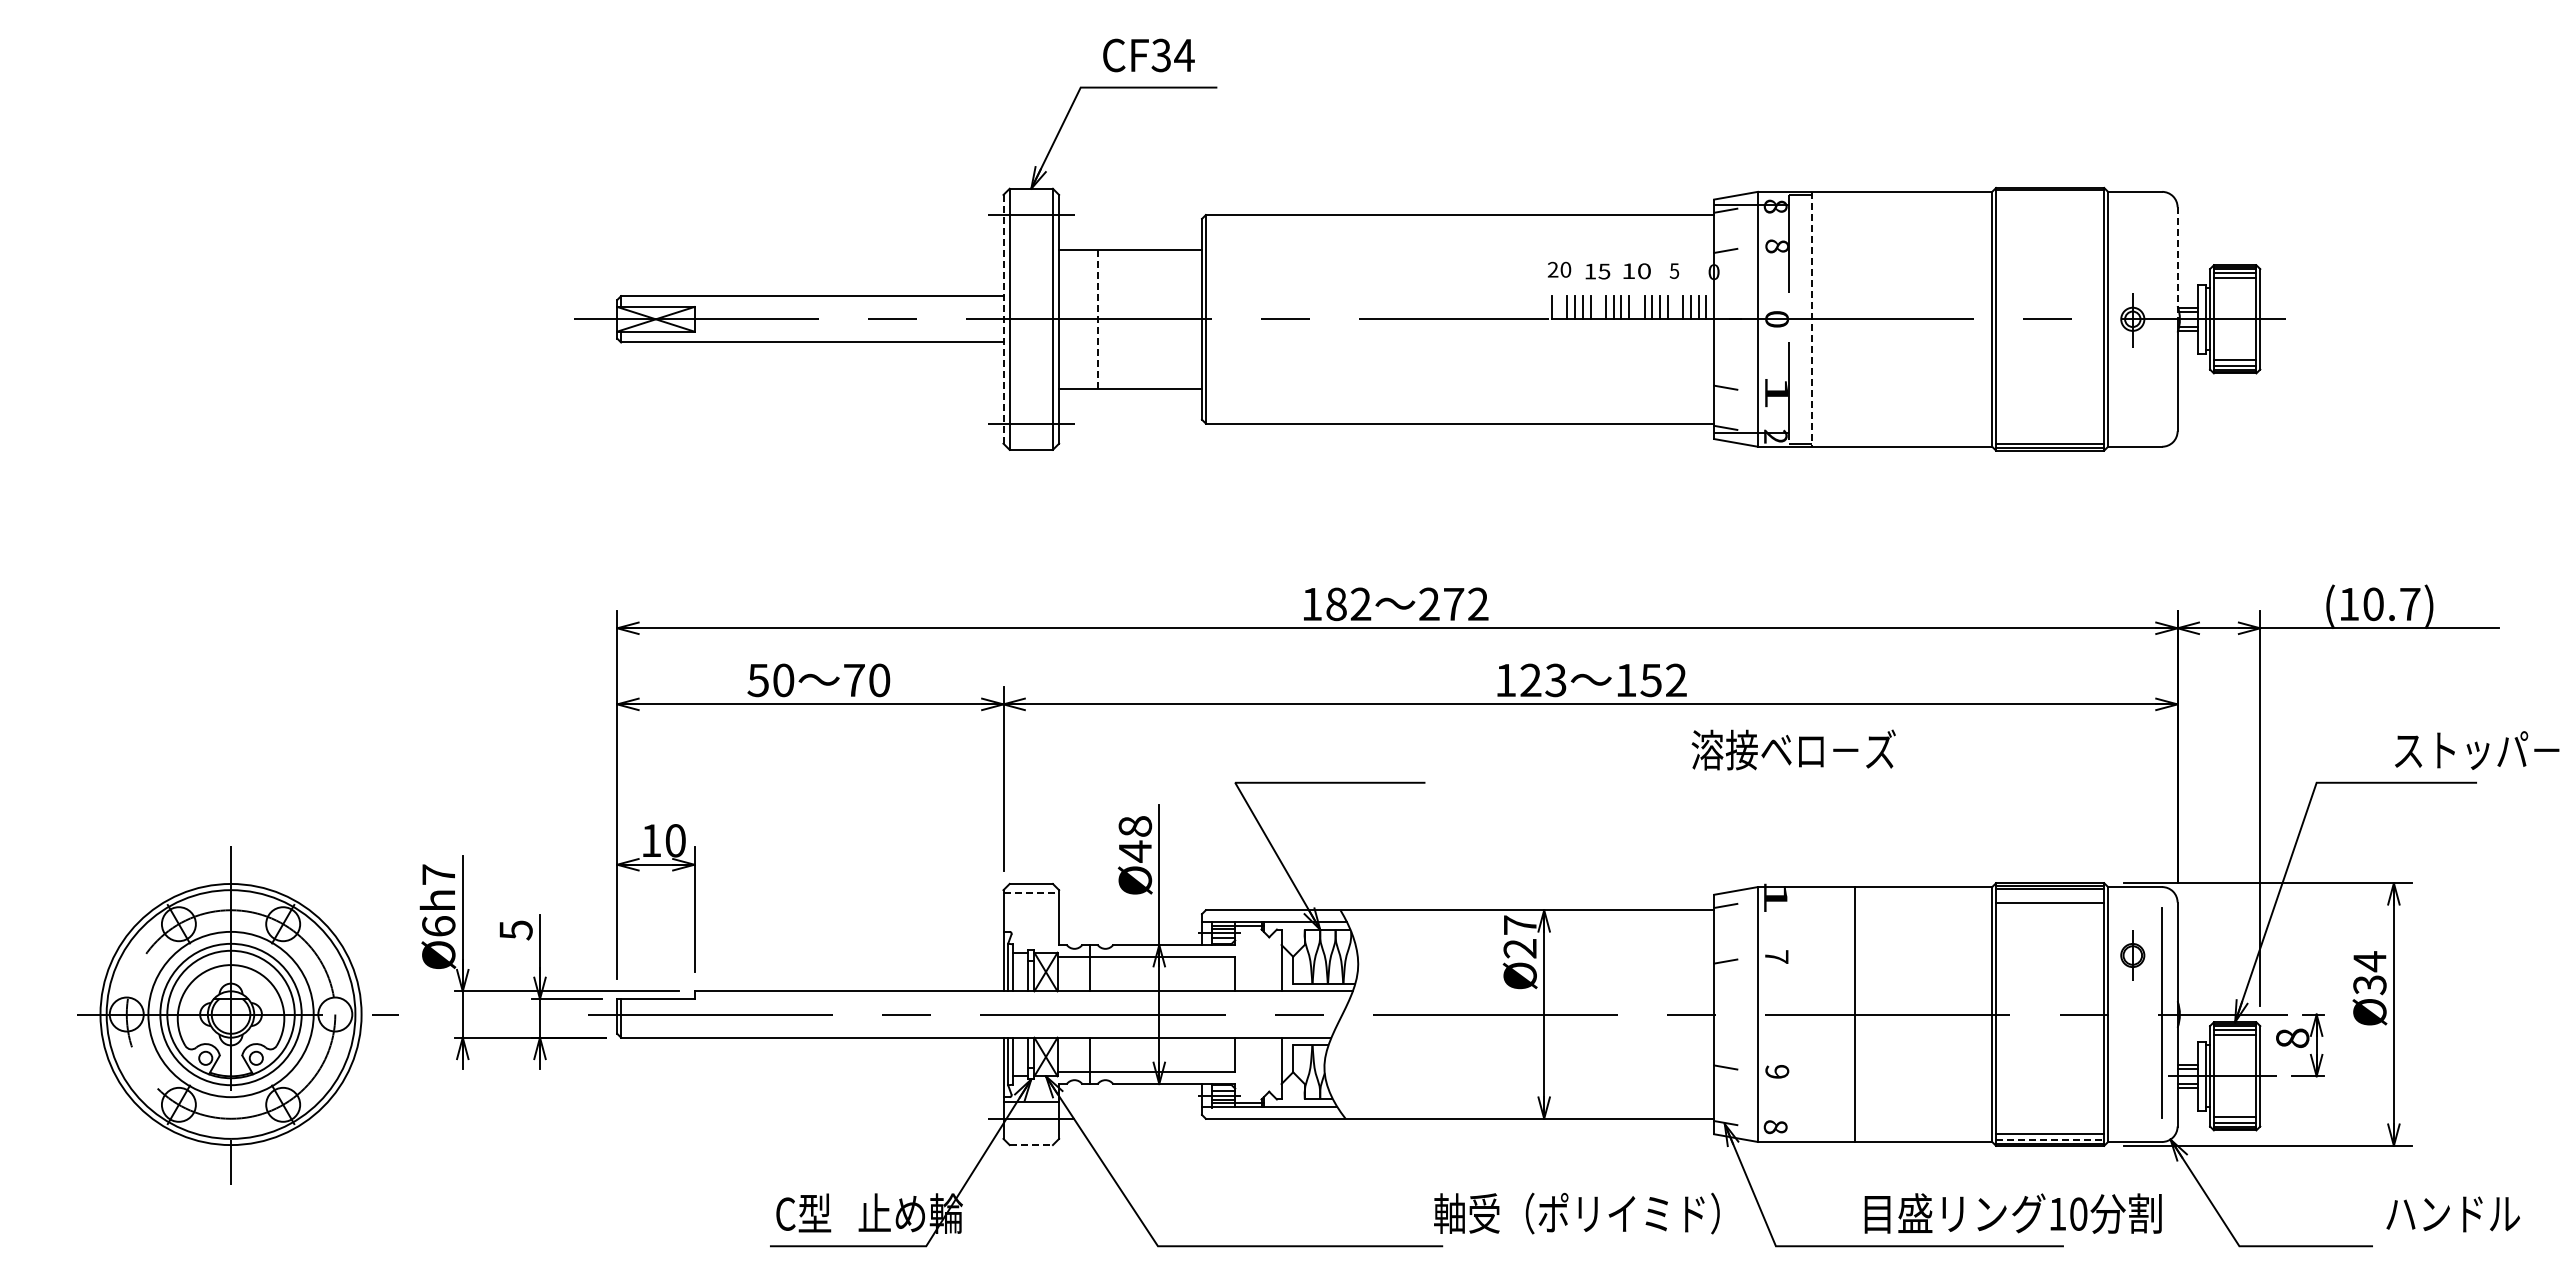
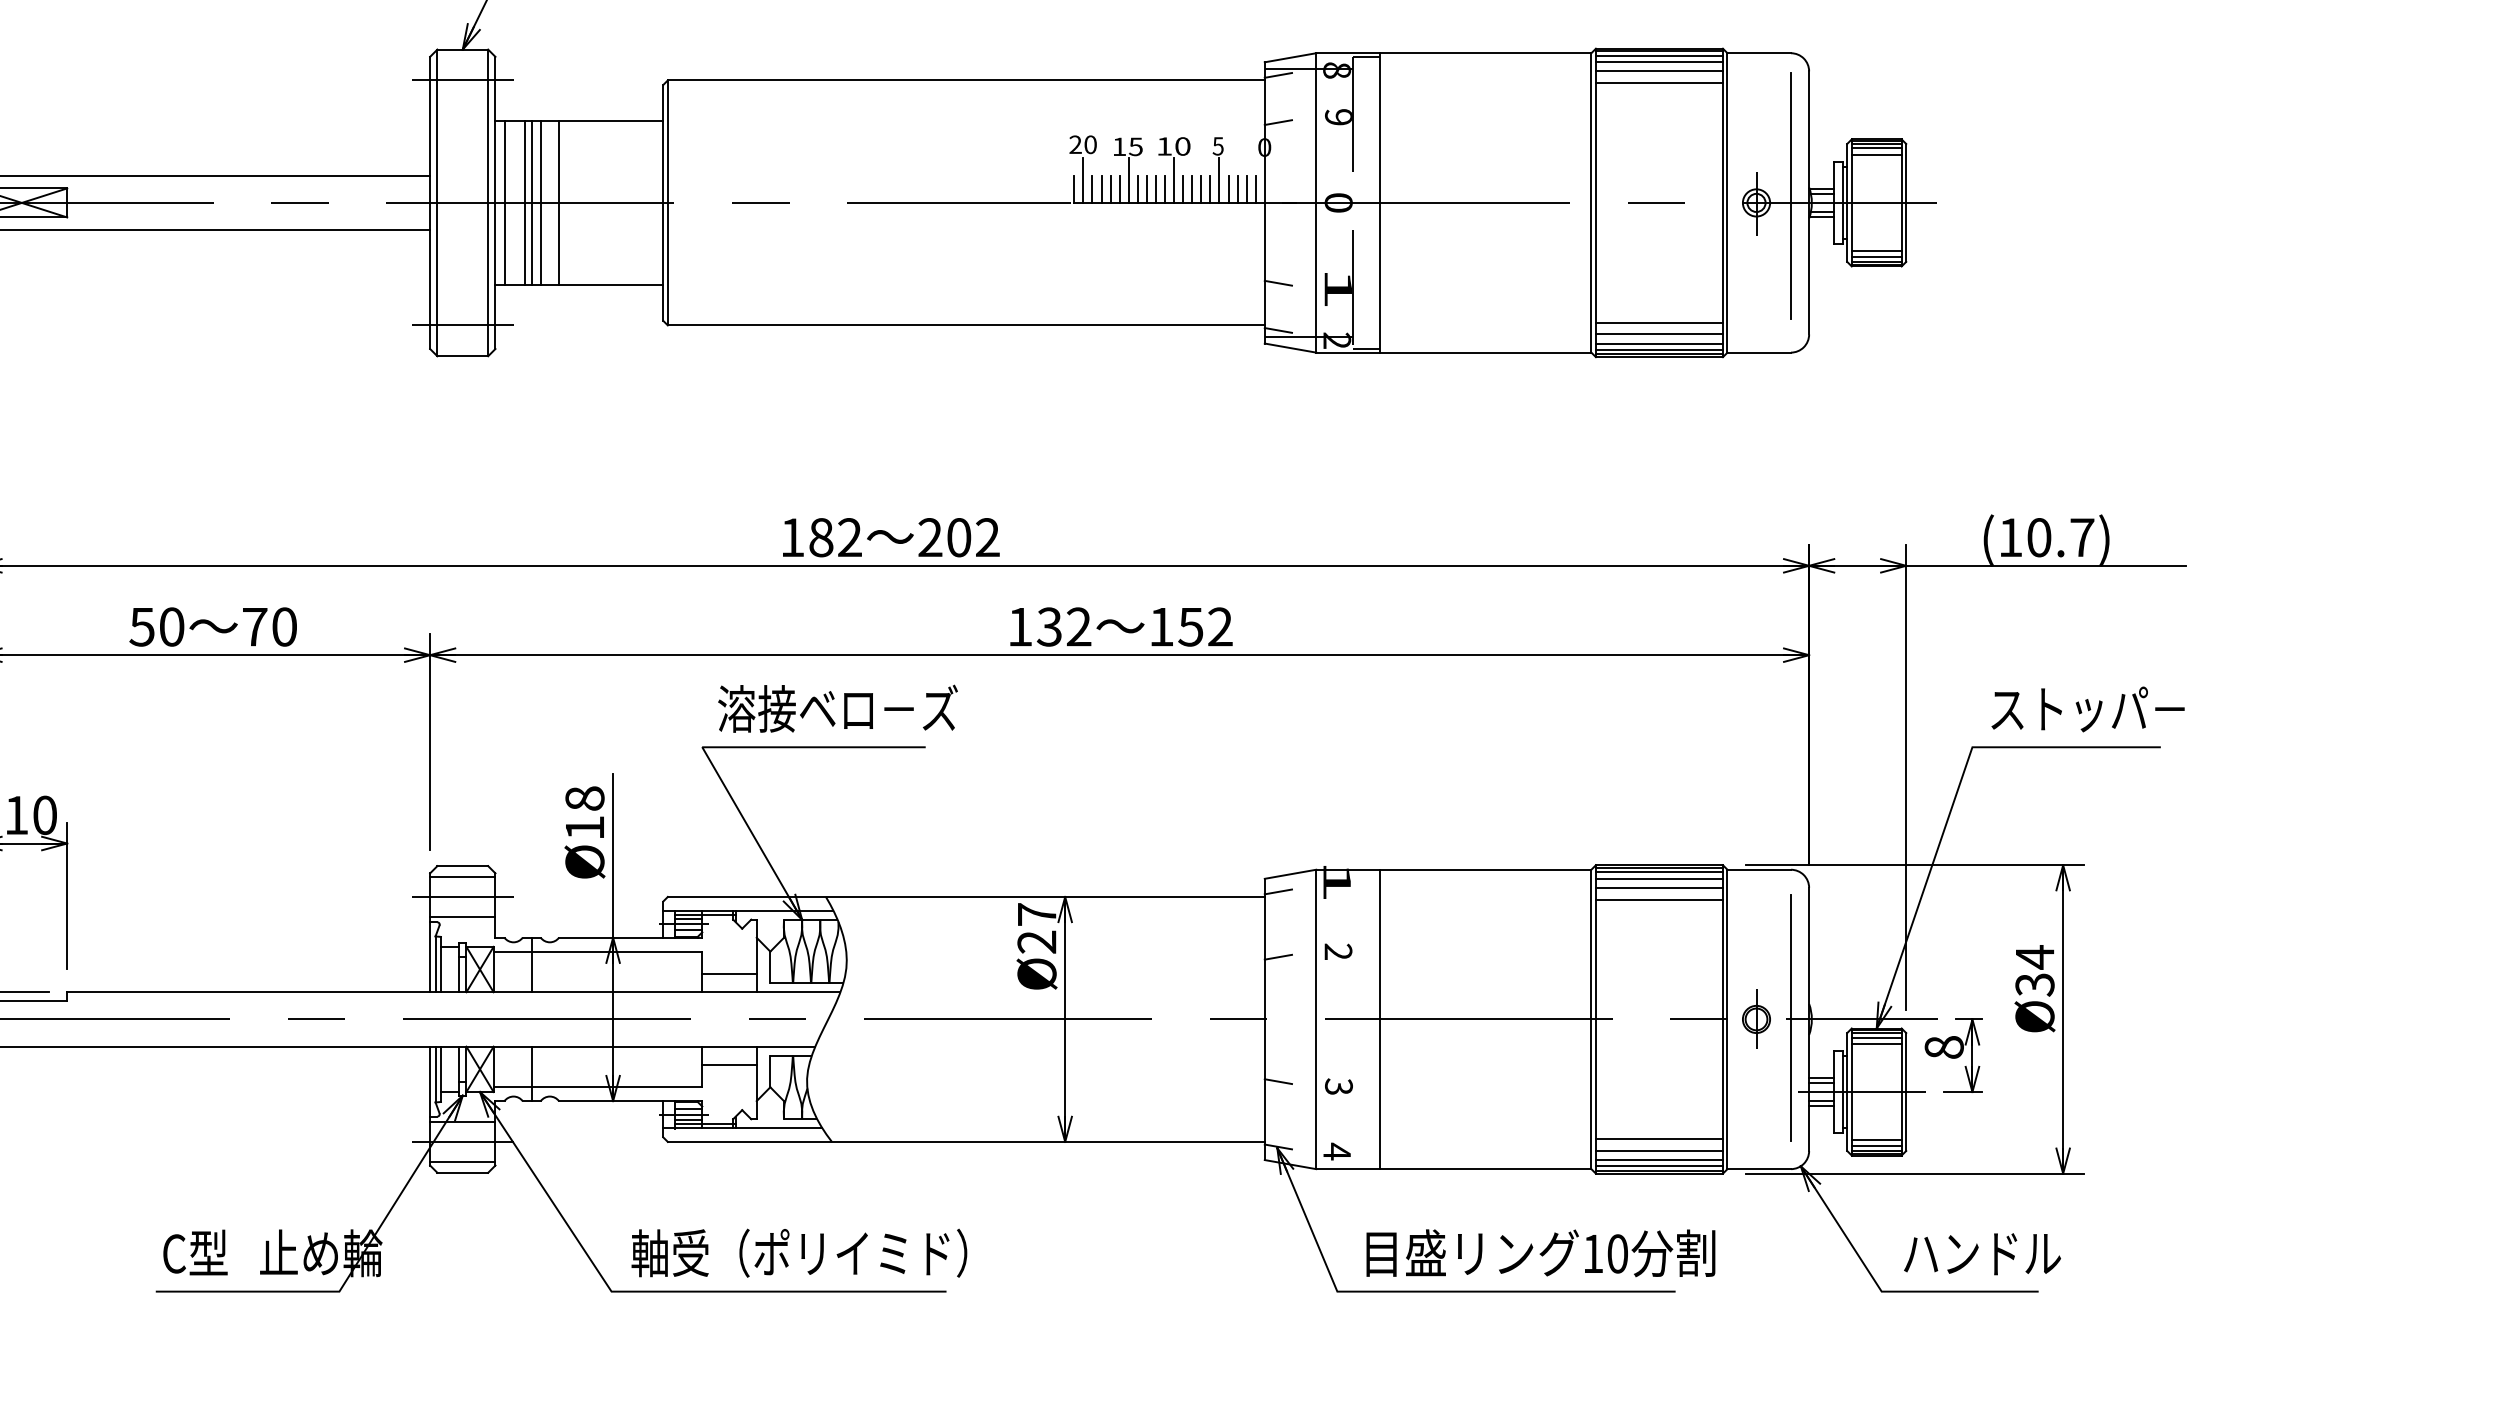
line: (2050, 194) -> (1659, 56), added
line: (2050, 199) -> (1659, 62), added
line: (2050, 207) -> (1659, 71), added
line: (2050, 217) -> (1659, 83), added
text: (1776, 246) -> (1338, 117), 8 -> 9
line: (2177, 263) -> (1809, 137), dashed -> solid
line: (1559, 299) -> (1083, 179), added
line: (1598, 299) -> (1128, 179), added
line: (1636, 299) -> (1173, 179), added
line: (1675, 299) -> (1219, 179), added
line: (2162, 313) -> (1791, 196), added
line: (1003, 318) -> (430, 201), dashed -> solid
line: (1066, 318) -> (504, 201), added
line: (1084, 318) -> (525, 201), added
line: (1090, 318) -> (532, 201), added
line: (1113, 318) -> (559, 201), added
line: (1097, 319) -> (540, 203), dashed -> solid
line: (1812, 319) -> (1380, 203), dashed -> solid
line: (2050, 421) -> (1659, 322), added
line: (2050, 431) -> (1659, 334), added
line: (2050, 439) -> (1659, 344), added
text: (1454, 604) -> (959, 537), 272 -> 202
text: (1543, 680) -> (1064, 627), 123 -> 132
text: (1793, 749) -> (837, 708), moved
text: (2477, 750) -> (2088, 709), moved
text: (1135, 851) -> (585, 827), Ø48 -> Ø18
line: (1031, 893) -> (463, 877), dashed -> solid
line: (2050, 894) -> (1659, 878), added
line: (1031, 910) -> (463, 897), added
line: (2050, 912) -> (1659, 899), added
line: (1031, 927) -> (463, 917), added
part: (2132, 955) -> (1756, 1019), moved
text: (1776, 956) -> (1338, 951), 7 -> 2
line: (1258, 975) -> (729, 973), added
line: (1855, 1014) -> (1380, 1019), moved
line: (1258, 1053) -> (729, 1065), added
text: (1776, 1071) -> (1338, 1086), 9 -> 3
line: (2050, 1116) -> (1659, 1139), added
text: (1775, 1126) -> (1336, 1150), 8 -> 4
line: (2050, 1126) -> (1659, 1150), added
line: (1031, 1135) -> (463, 1161), added
line: (2050, 1139) -> (1659, 1166), dashed -> solid
line: (1031, 1145) -> (463, 1173), dashed -> solid
text: (1576, 1213) -> (798, 1253), moved
text: (2012, 1213) -> (1540, 1253), moved
text: (2452, 1214) -> (1981, 1254), moved

